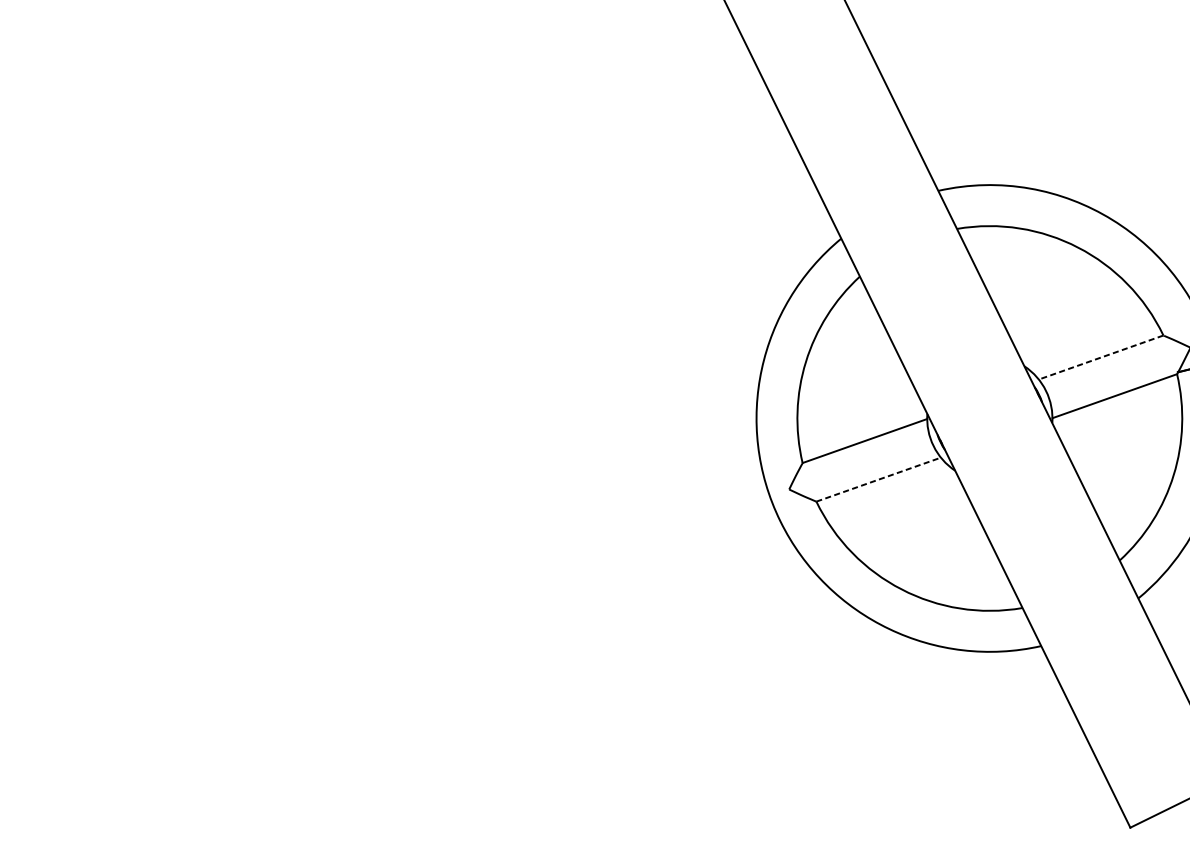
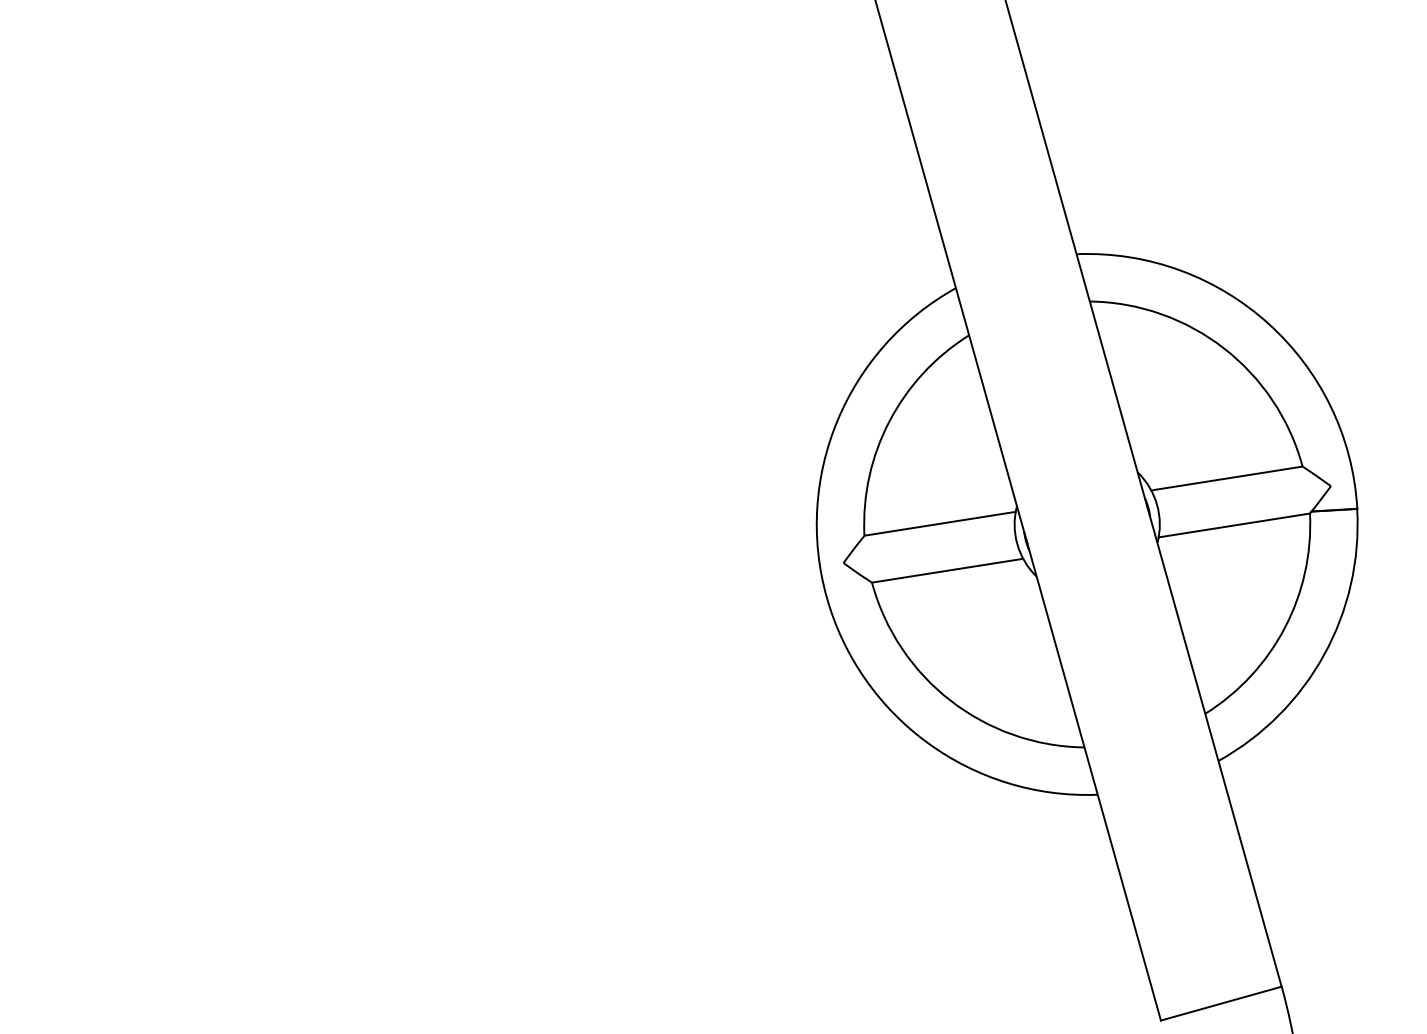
line: (1100, 357) -> (1226, 478), dashed -> solid
line: (878, 479) -> (947, 570), dashed -> solid

